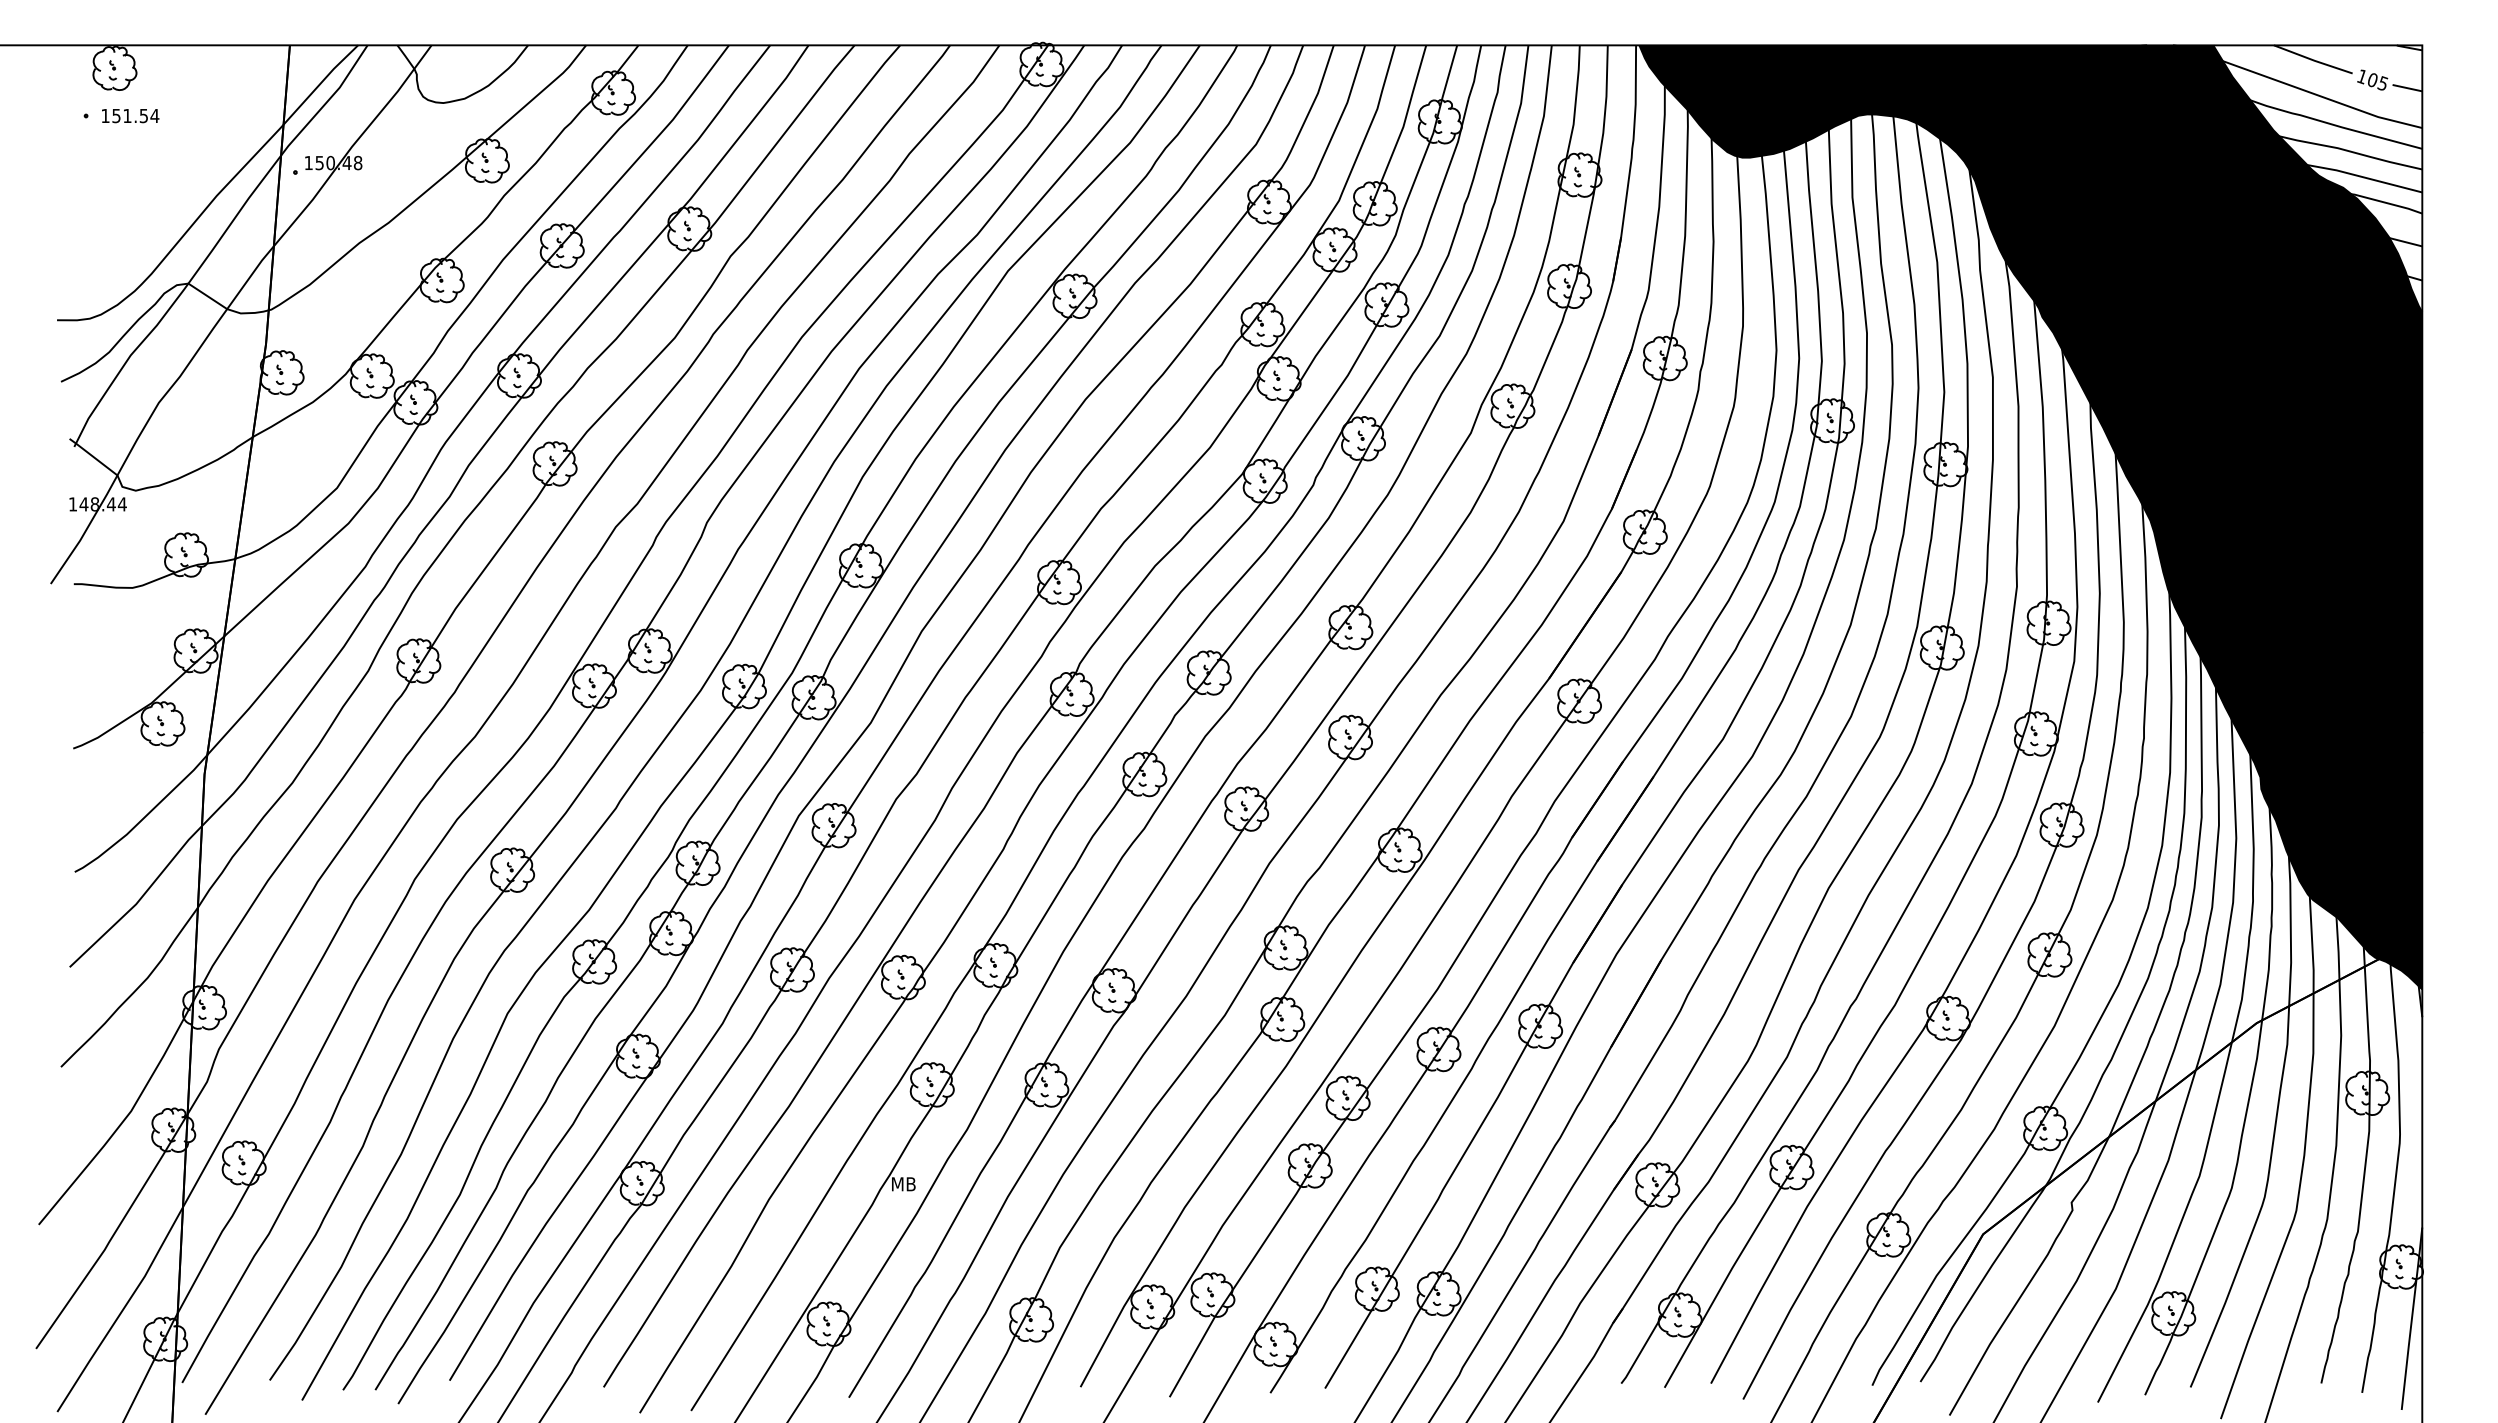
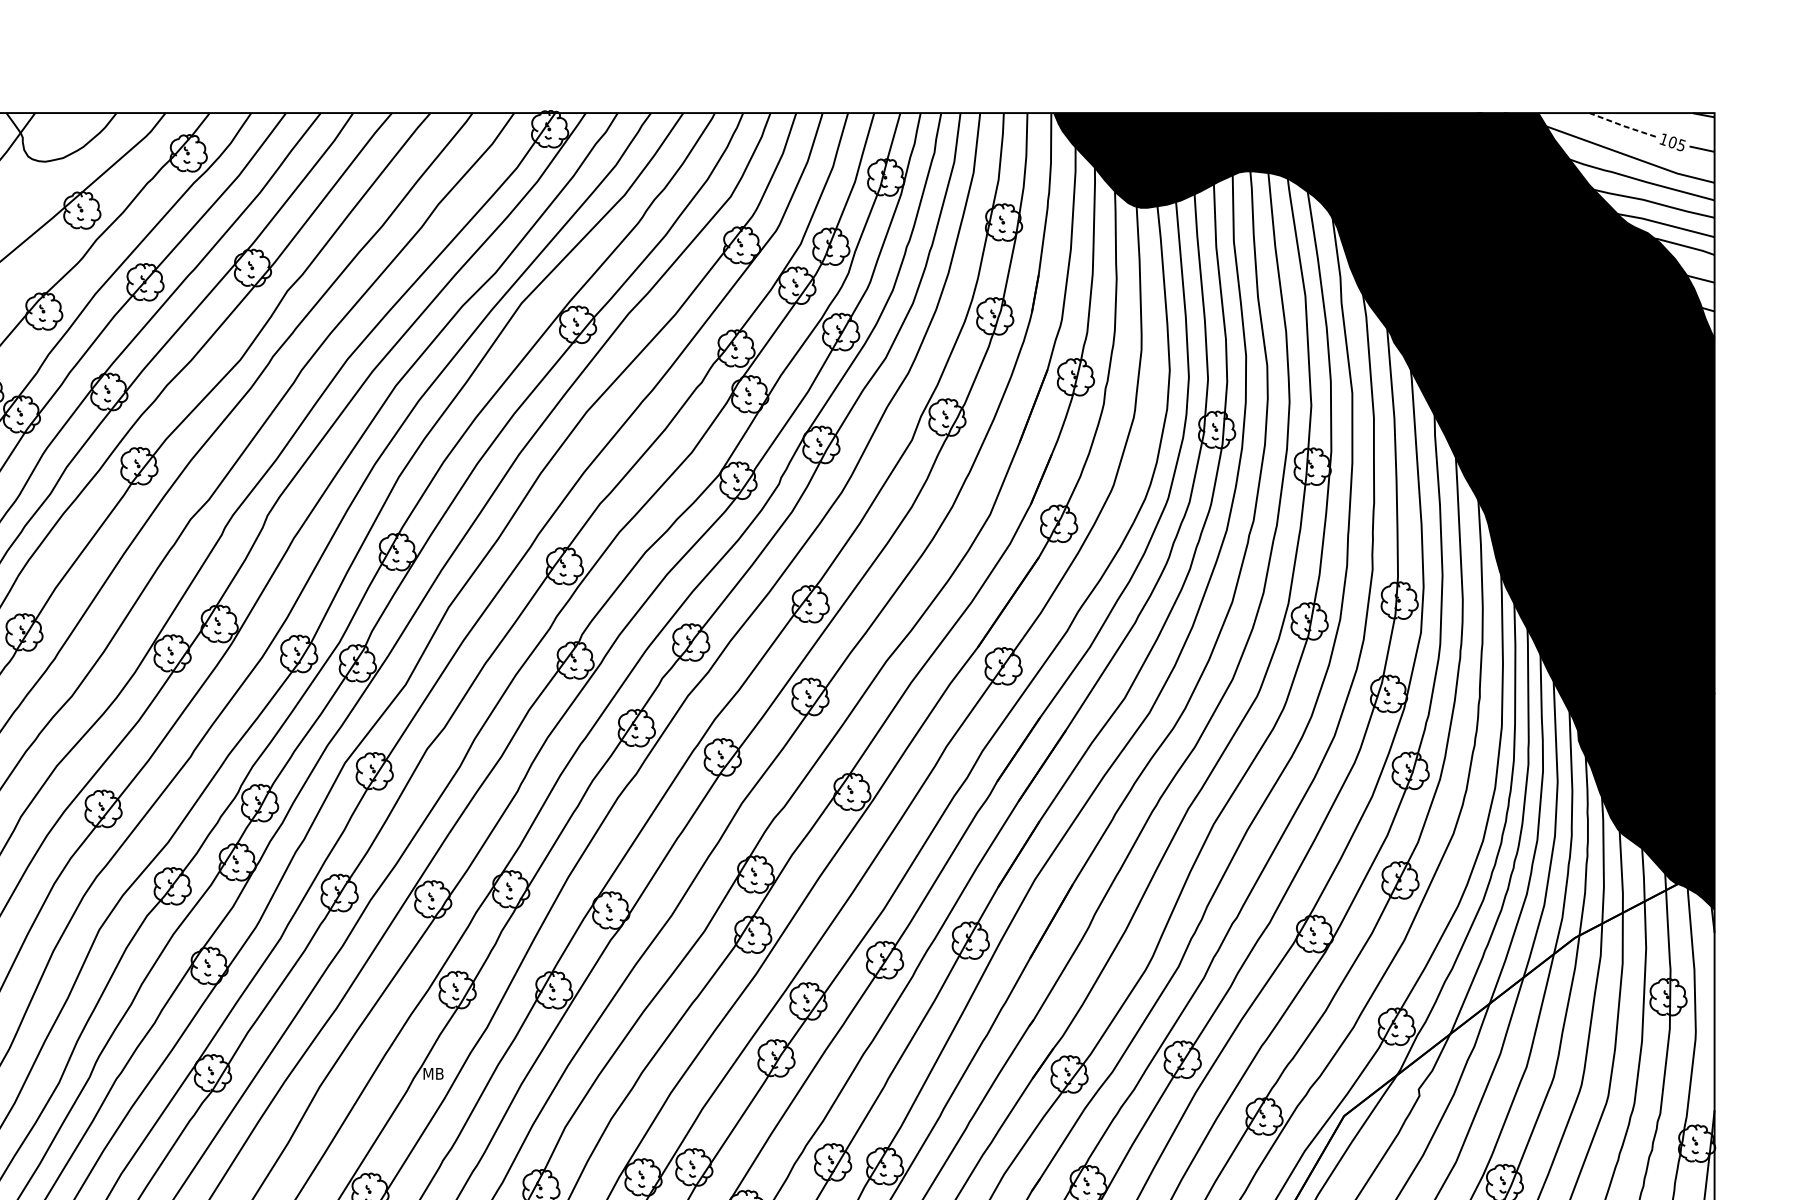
line: (2313, 60) -> (1622, 125), solid -> dashed

